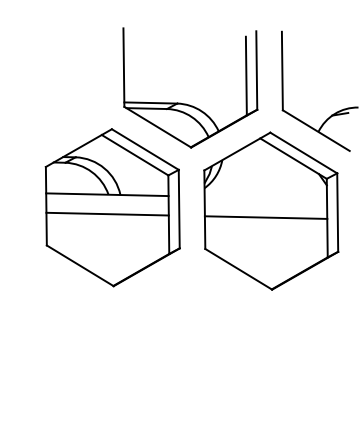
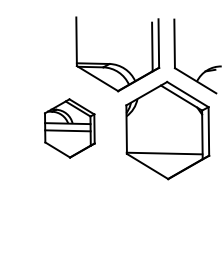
part: (112, 207) -> (69, 128), size x0.6
line: (265, 217) -> (164, 153), moved

